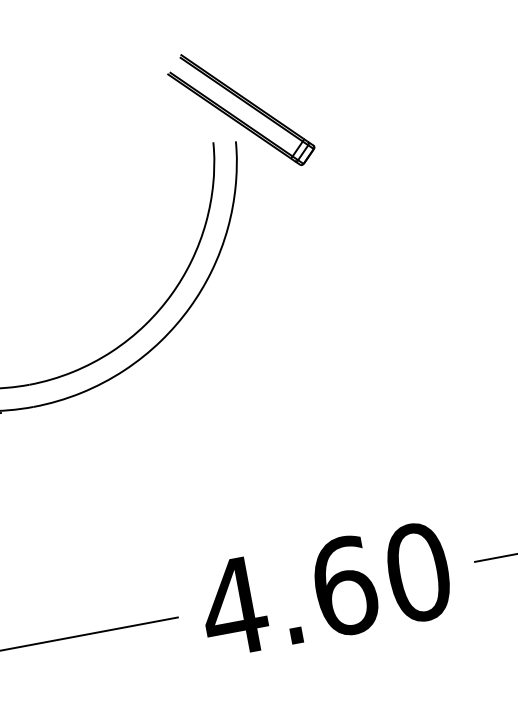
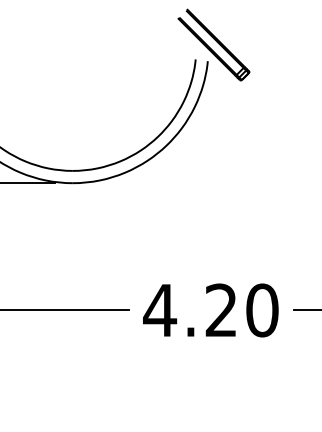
text: (344, 586) -> (221, 310), 4.60 -> 4.20

